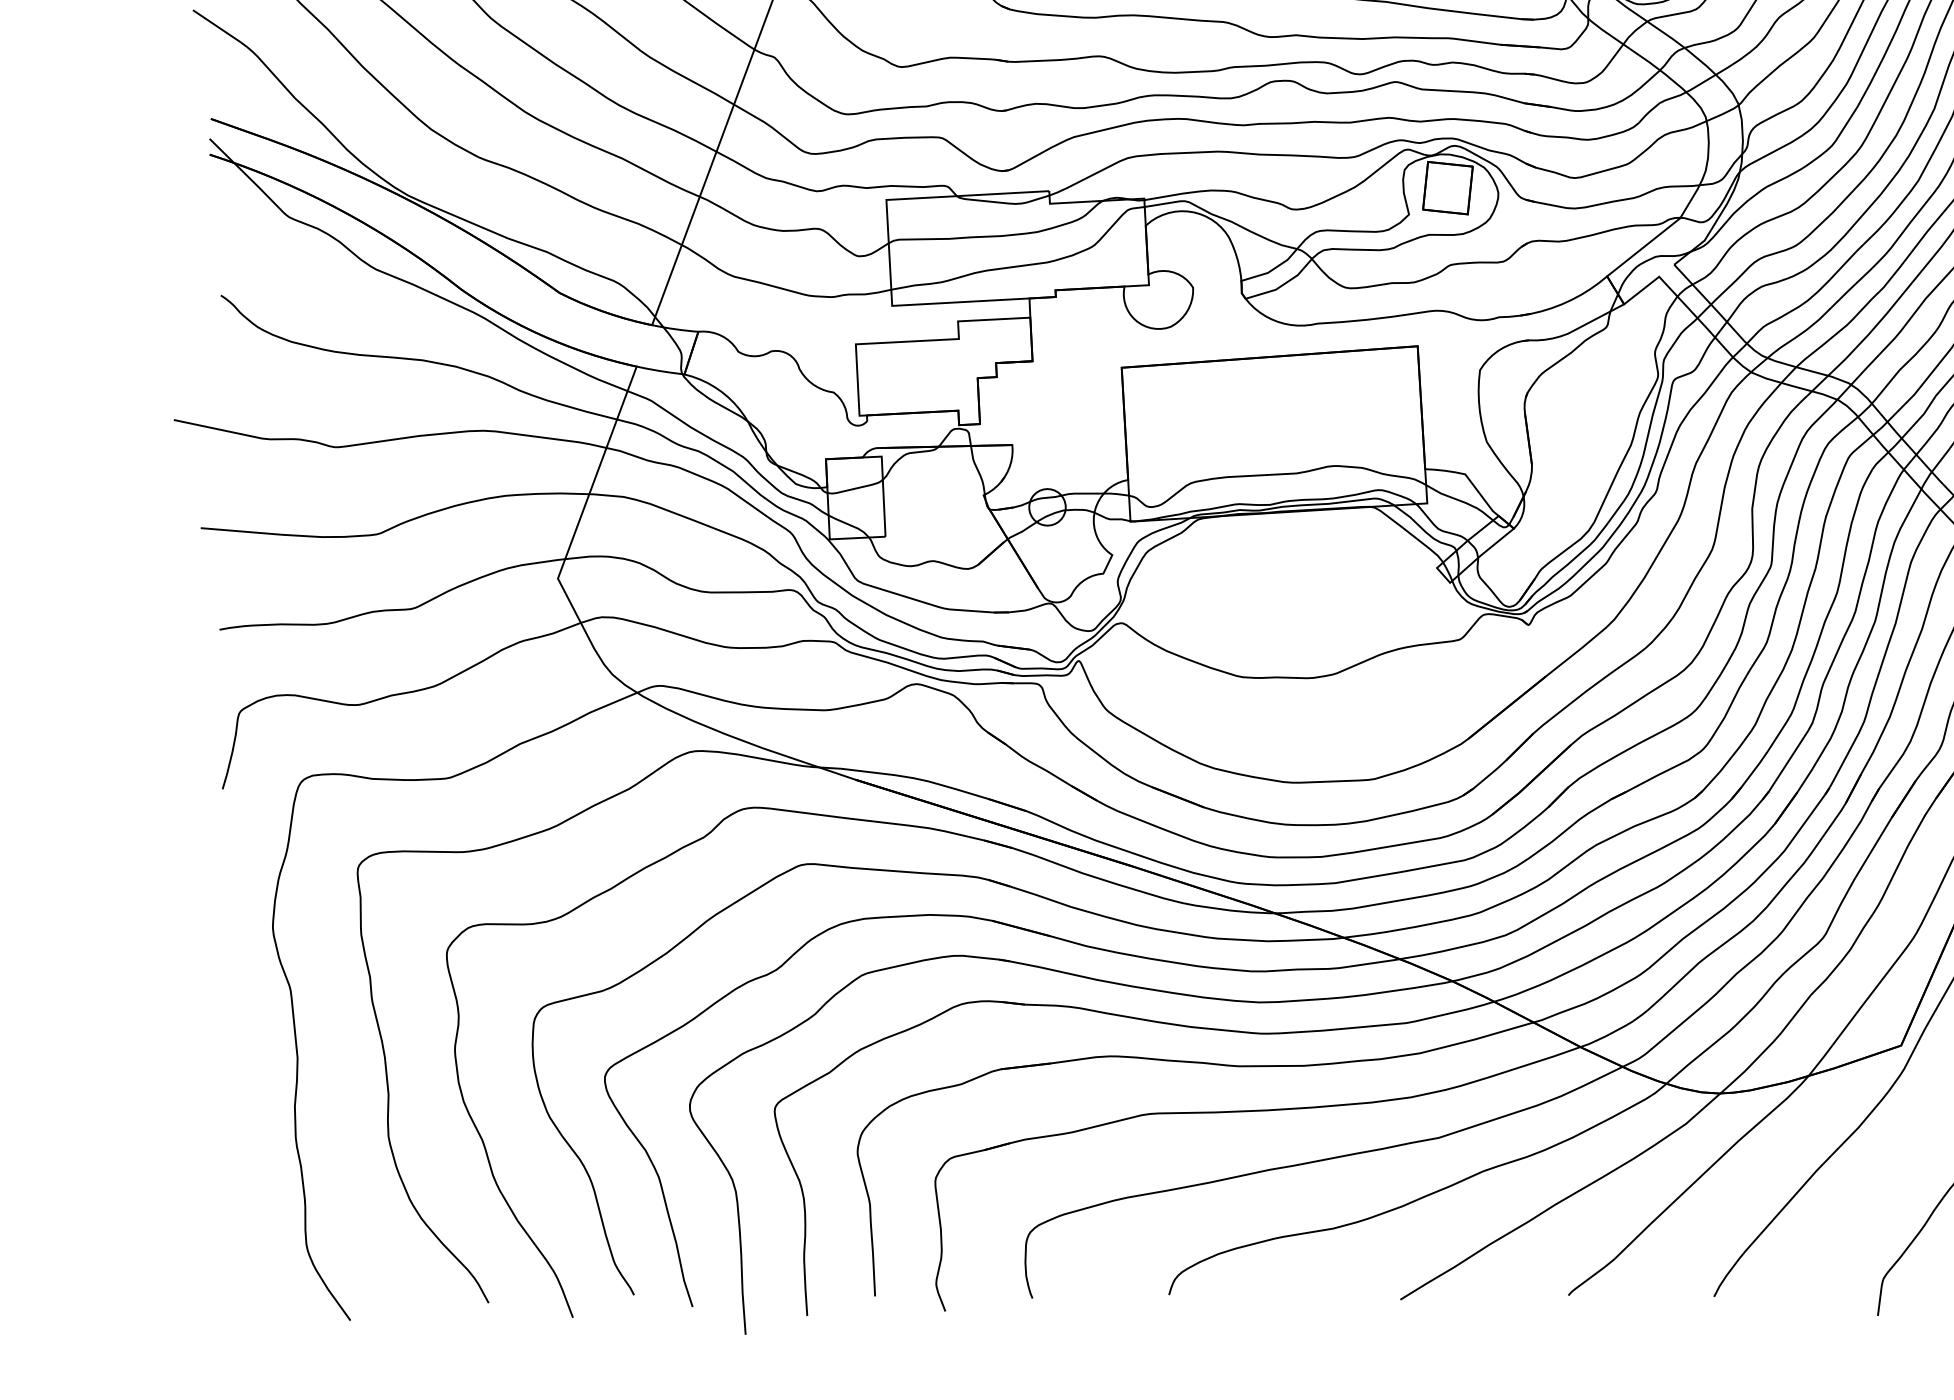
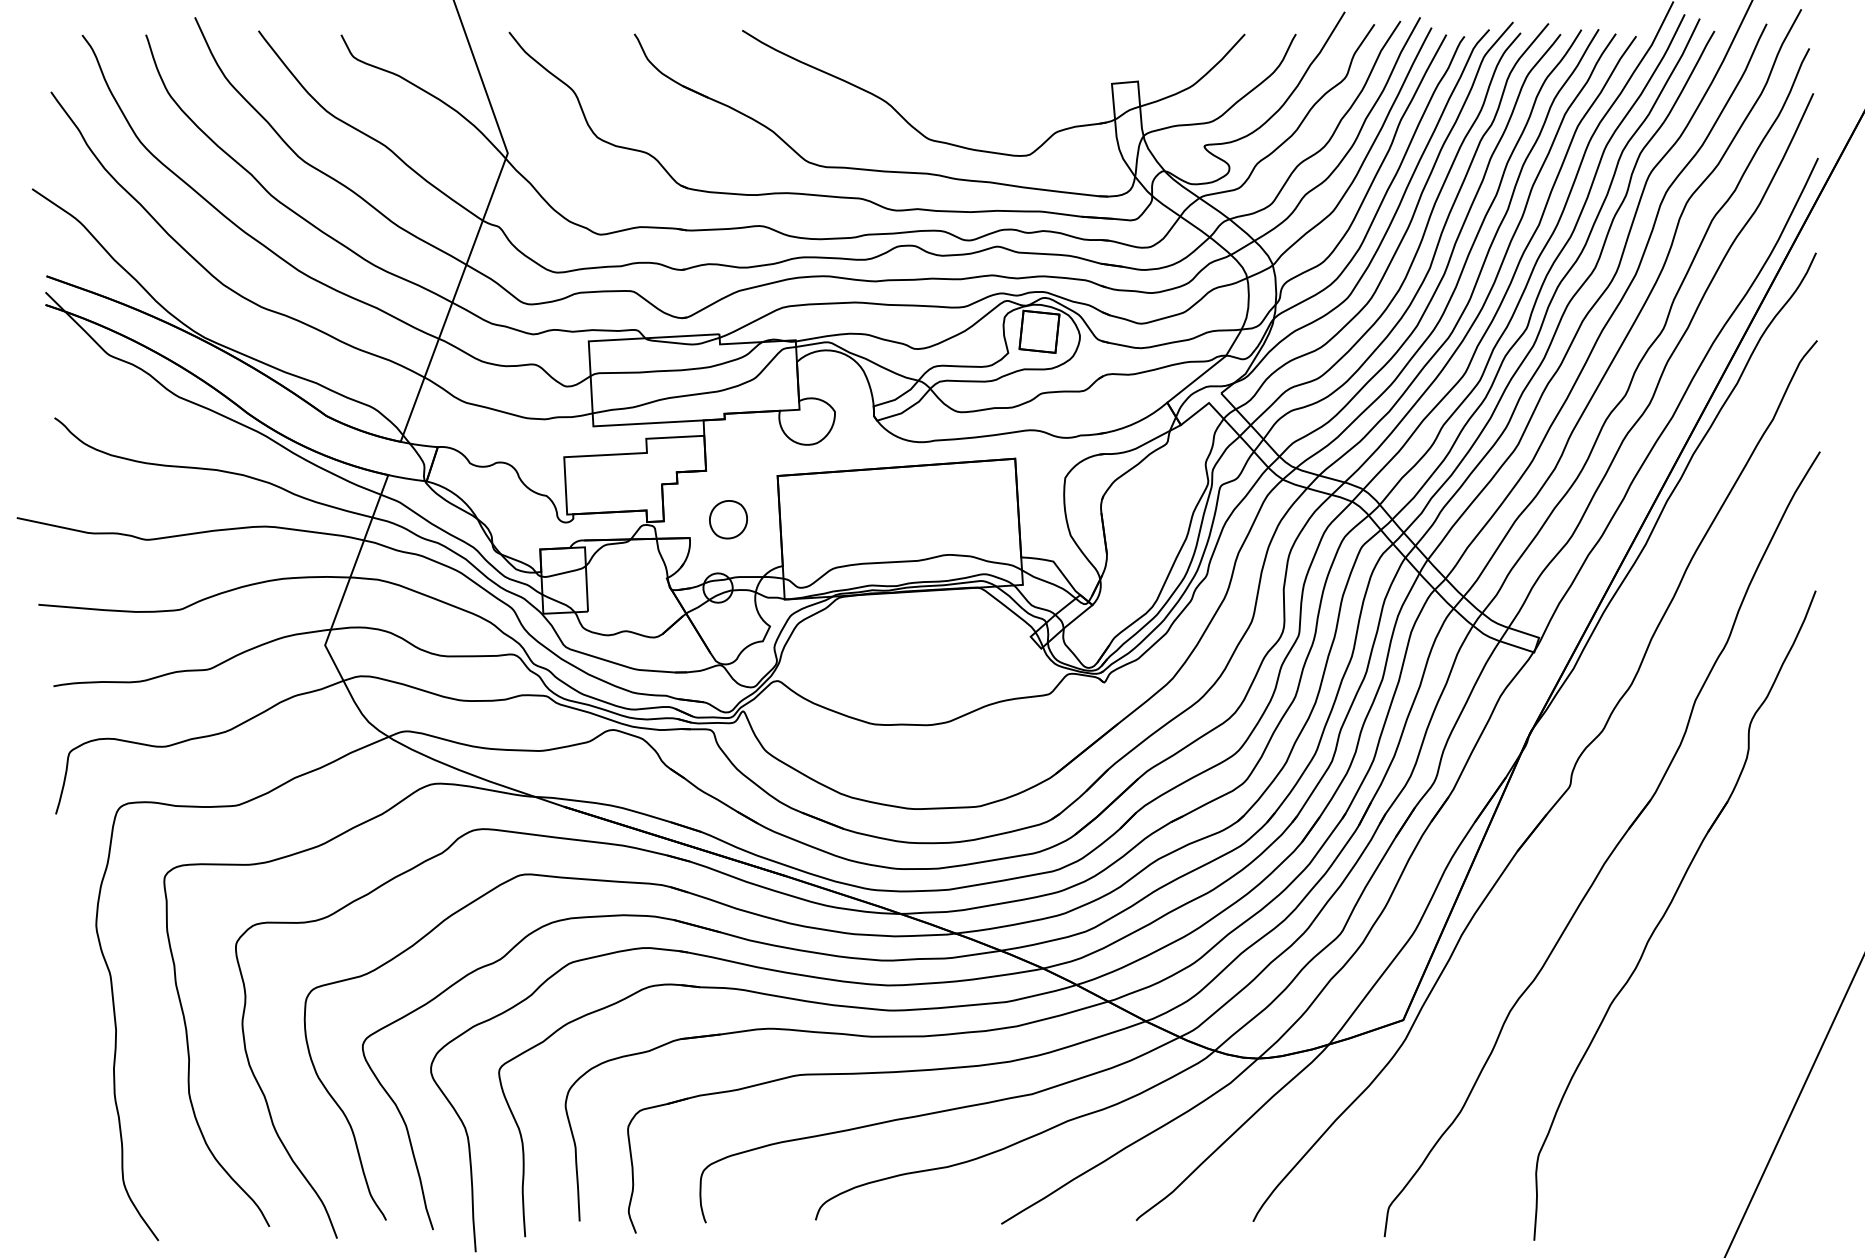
part: (1060, 421) -> (728, 519), added

